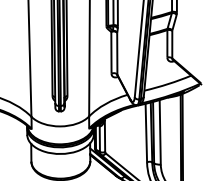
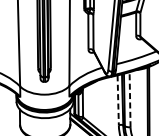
line: (160, 131) -> (130, 99), solid -> dashed
line: (146, 133) -> (118, 100), solid -> dashed

